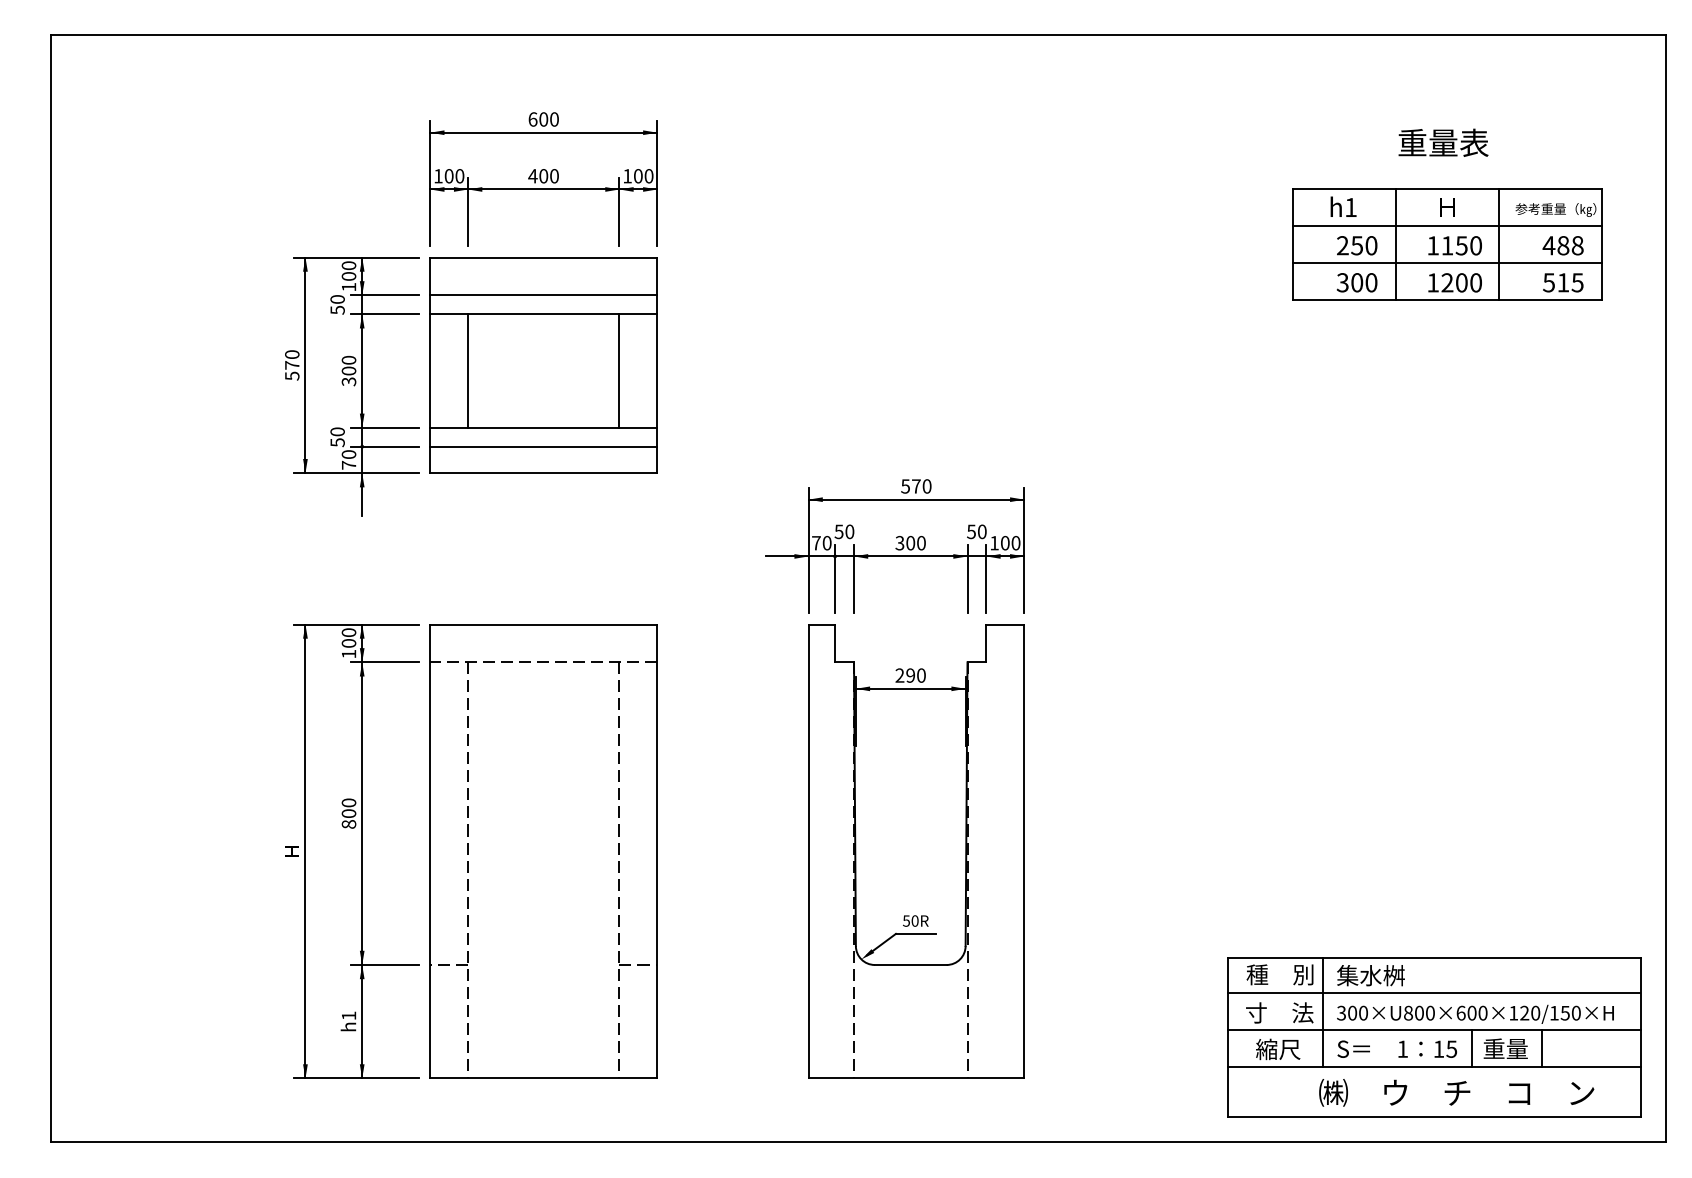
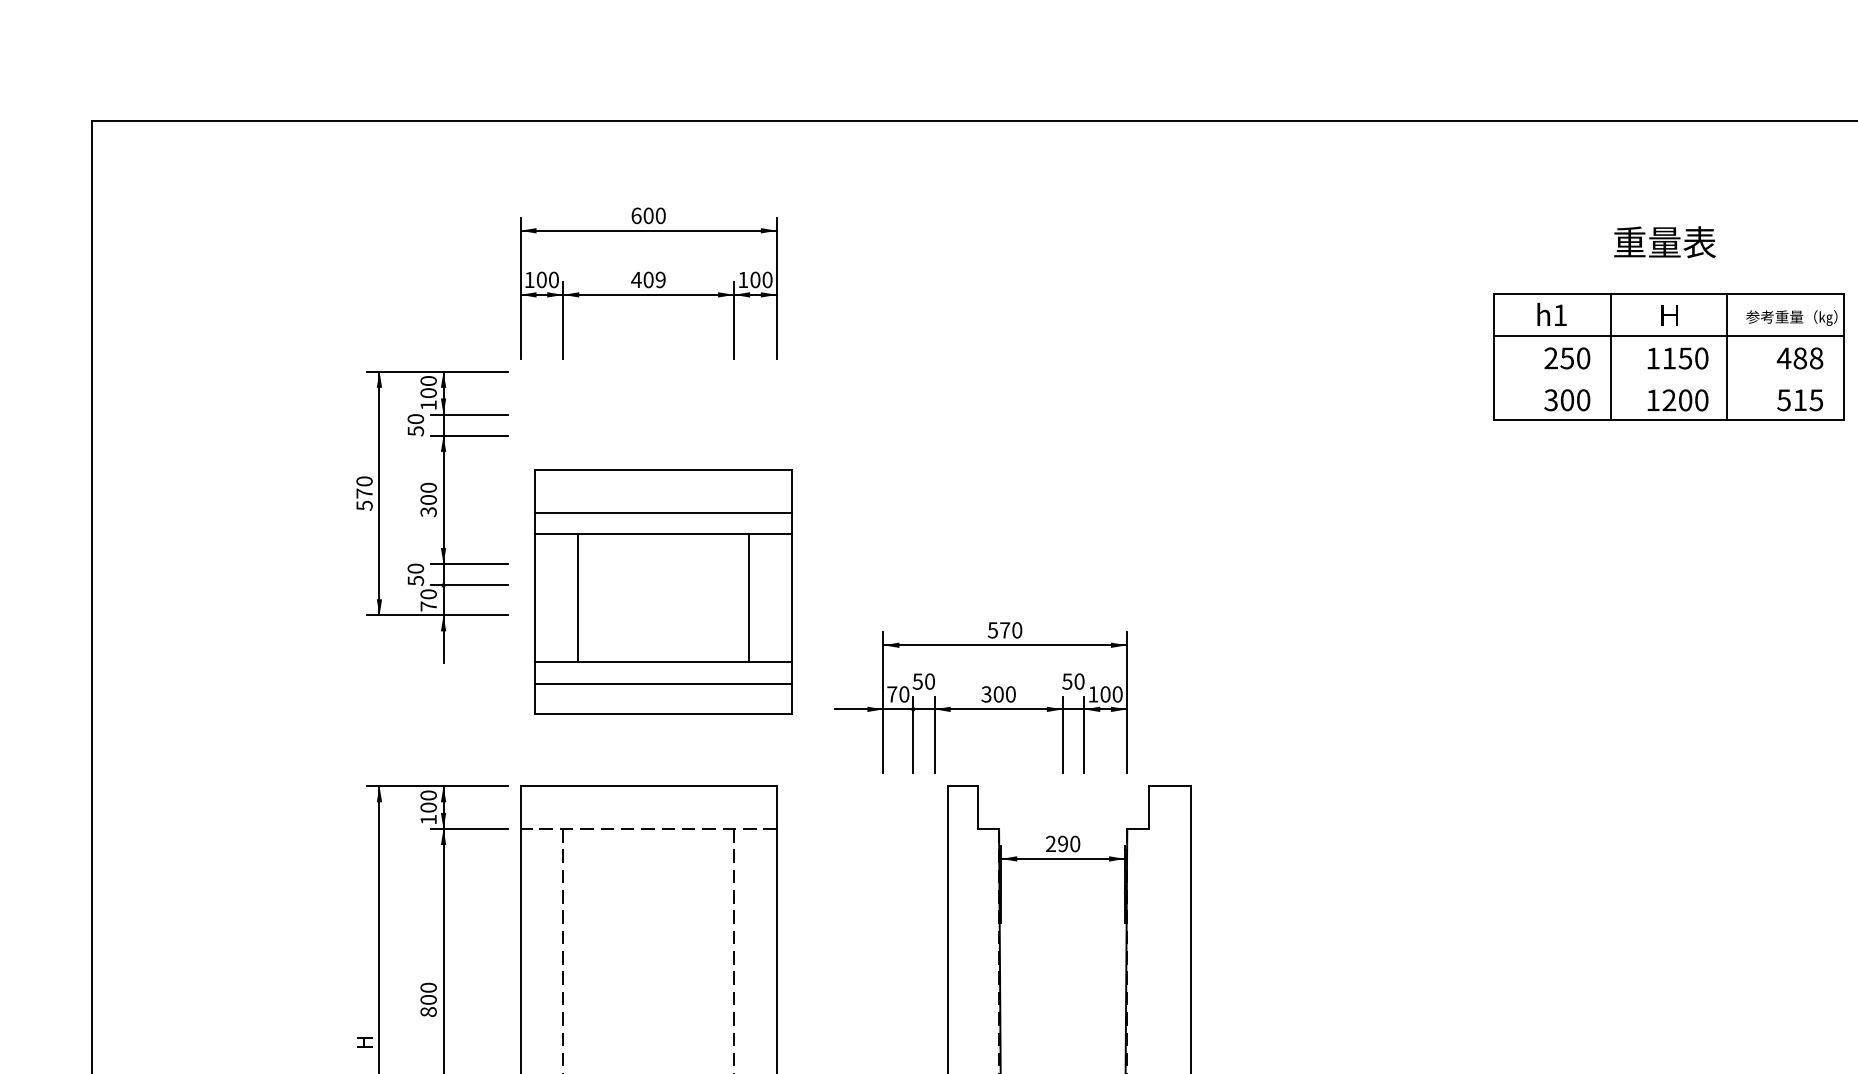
text: (554, 176) -> (660, 280), 400 -> 409
line: (1446, 262) -> (1668, 377), removed
part: (543, 365) -> (663, 591), moved
part: (894, 546) -> (980, 698), moved

